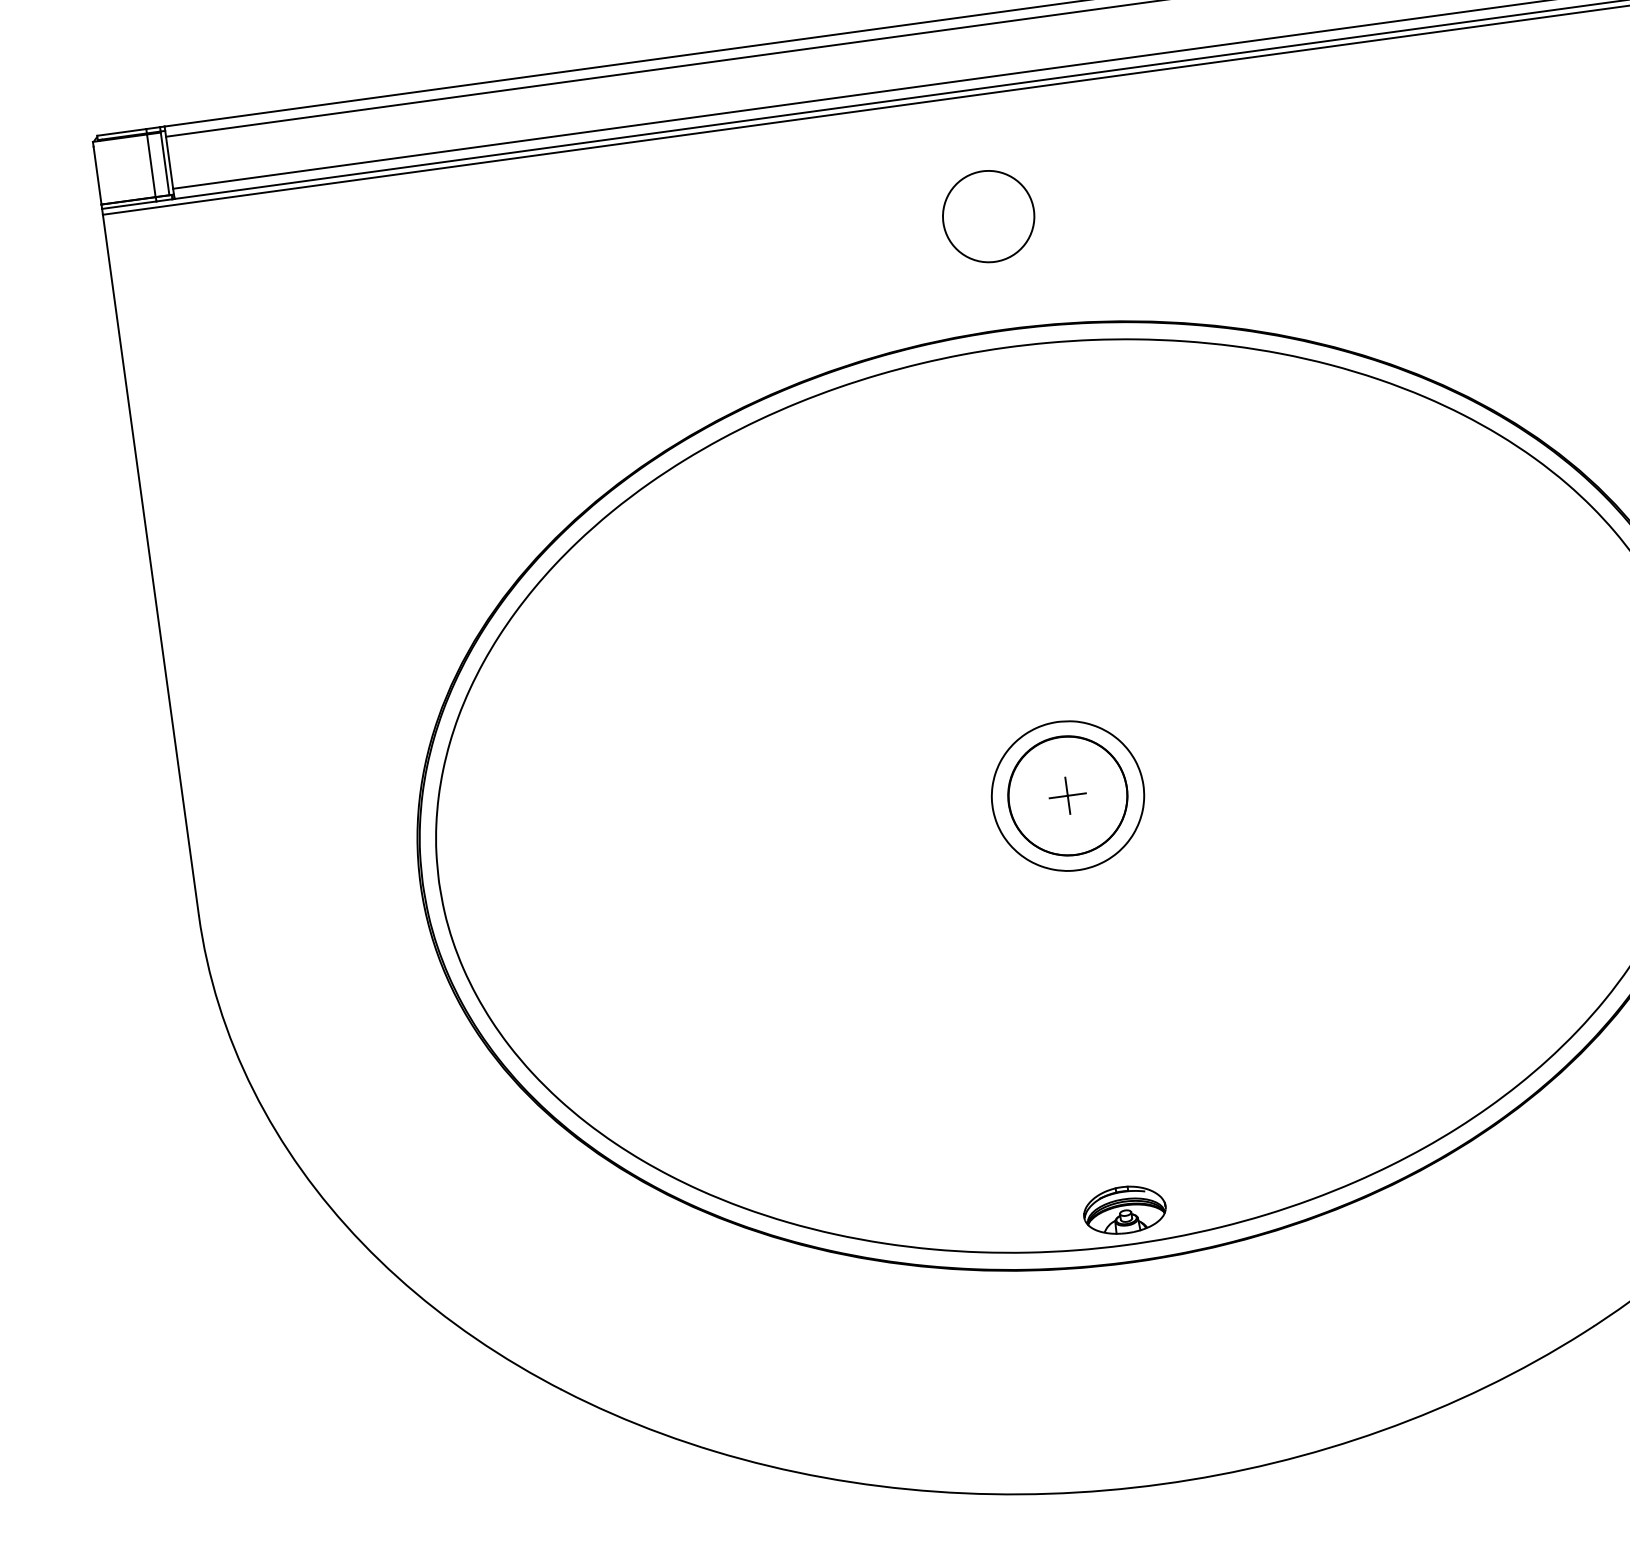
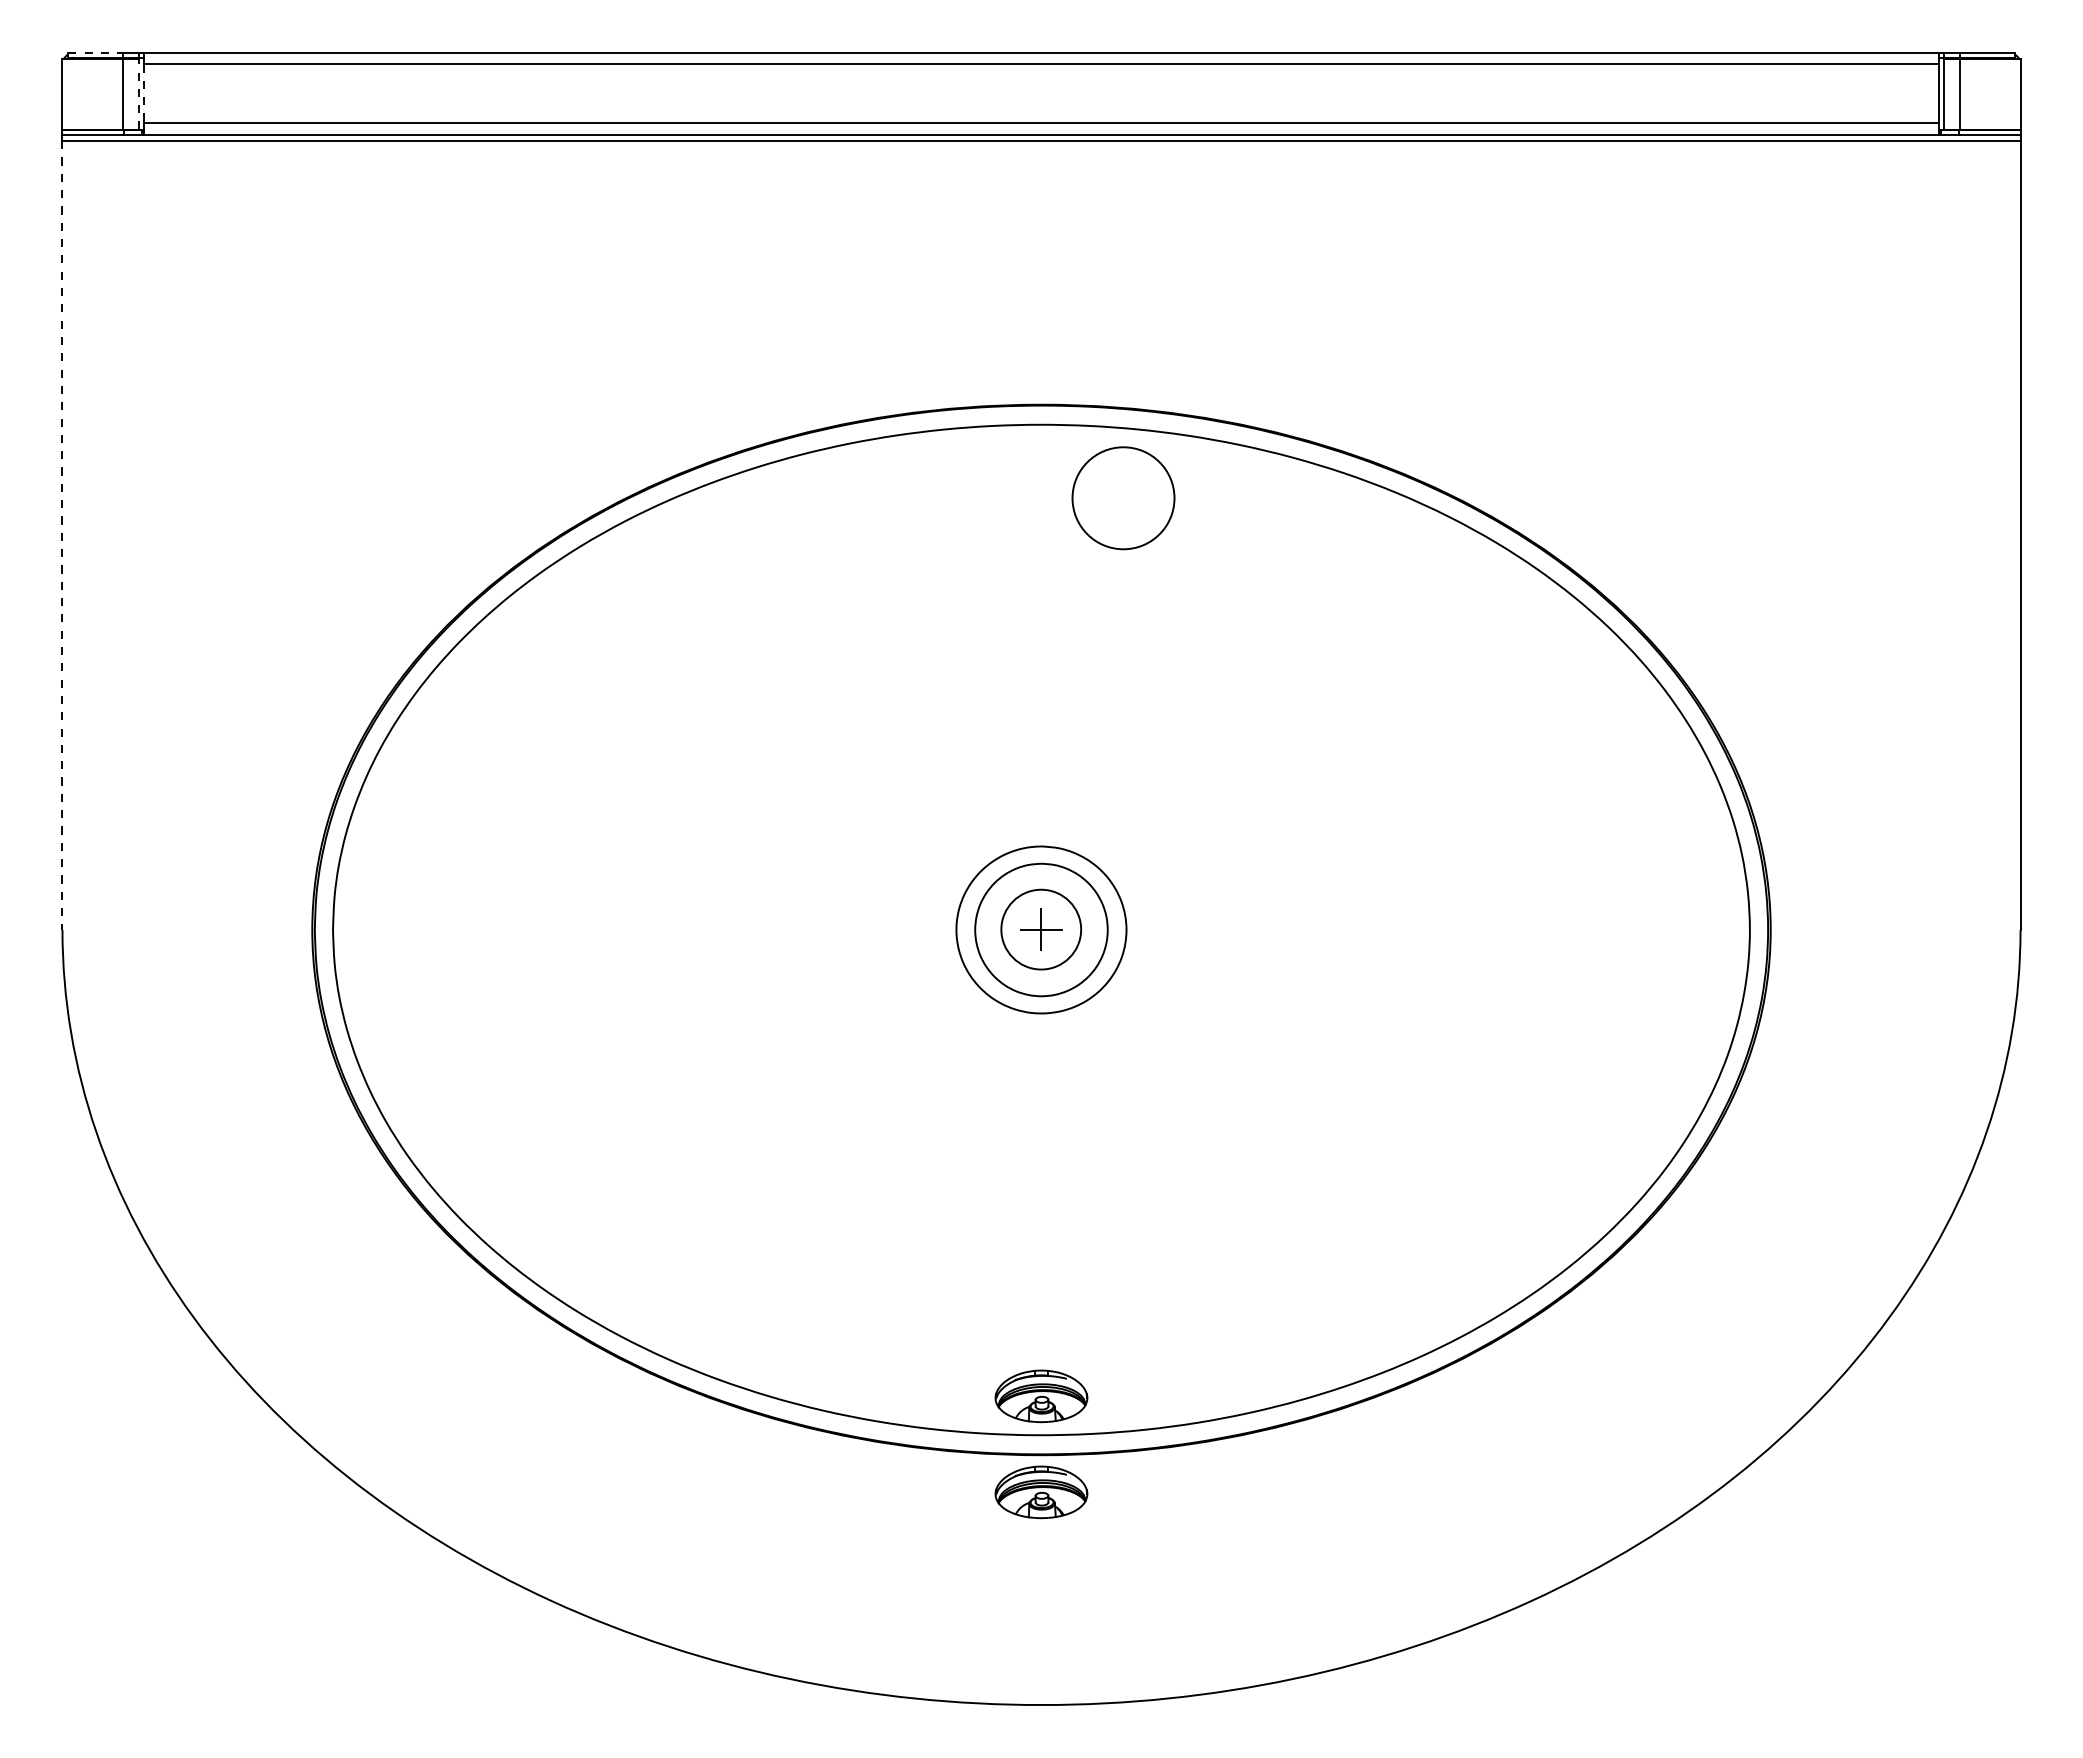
line: (121, 132) -> (95, 52), solid -> dashed
line: (164, 163) -> (138, 93), solid -> dashed
line: (170, 163) -> (144, 94), solid -> dashed
circle: (988, 216) -> (1123, 498), moved
line: (151, 565) -> (62, 536), solid -> dashed
circle: (1067, 795) -> (1040, 929), size x0.6
part: (1136, 1295) -> (1041, 1492), added

